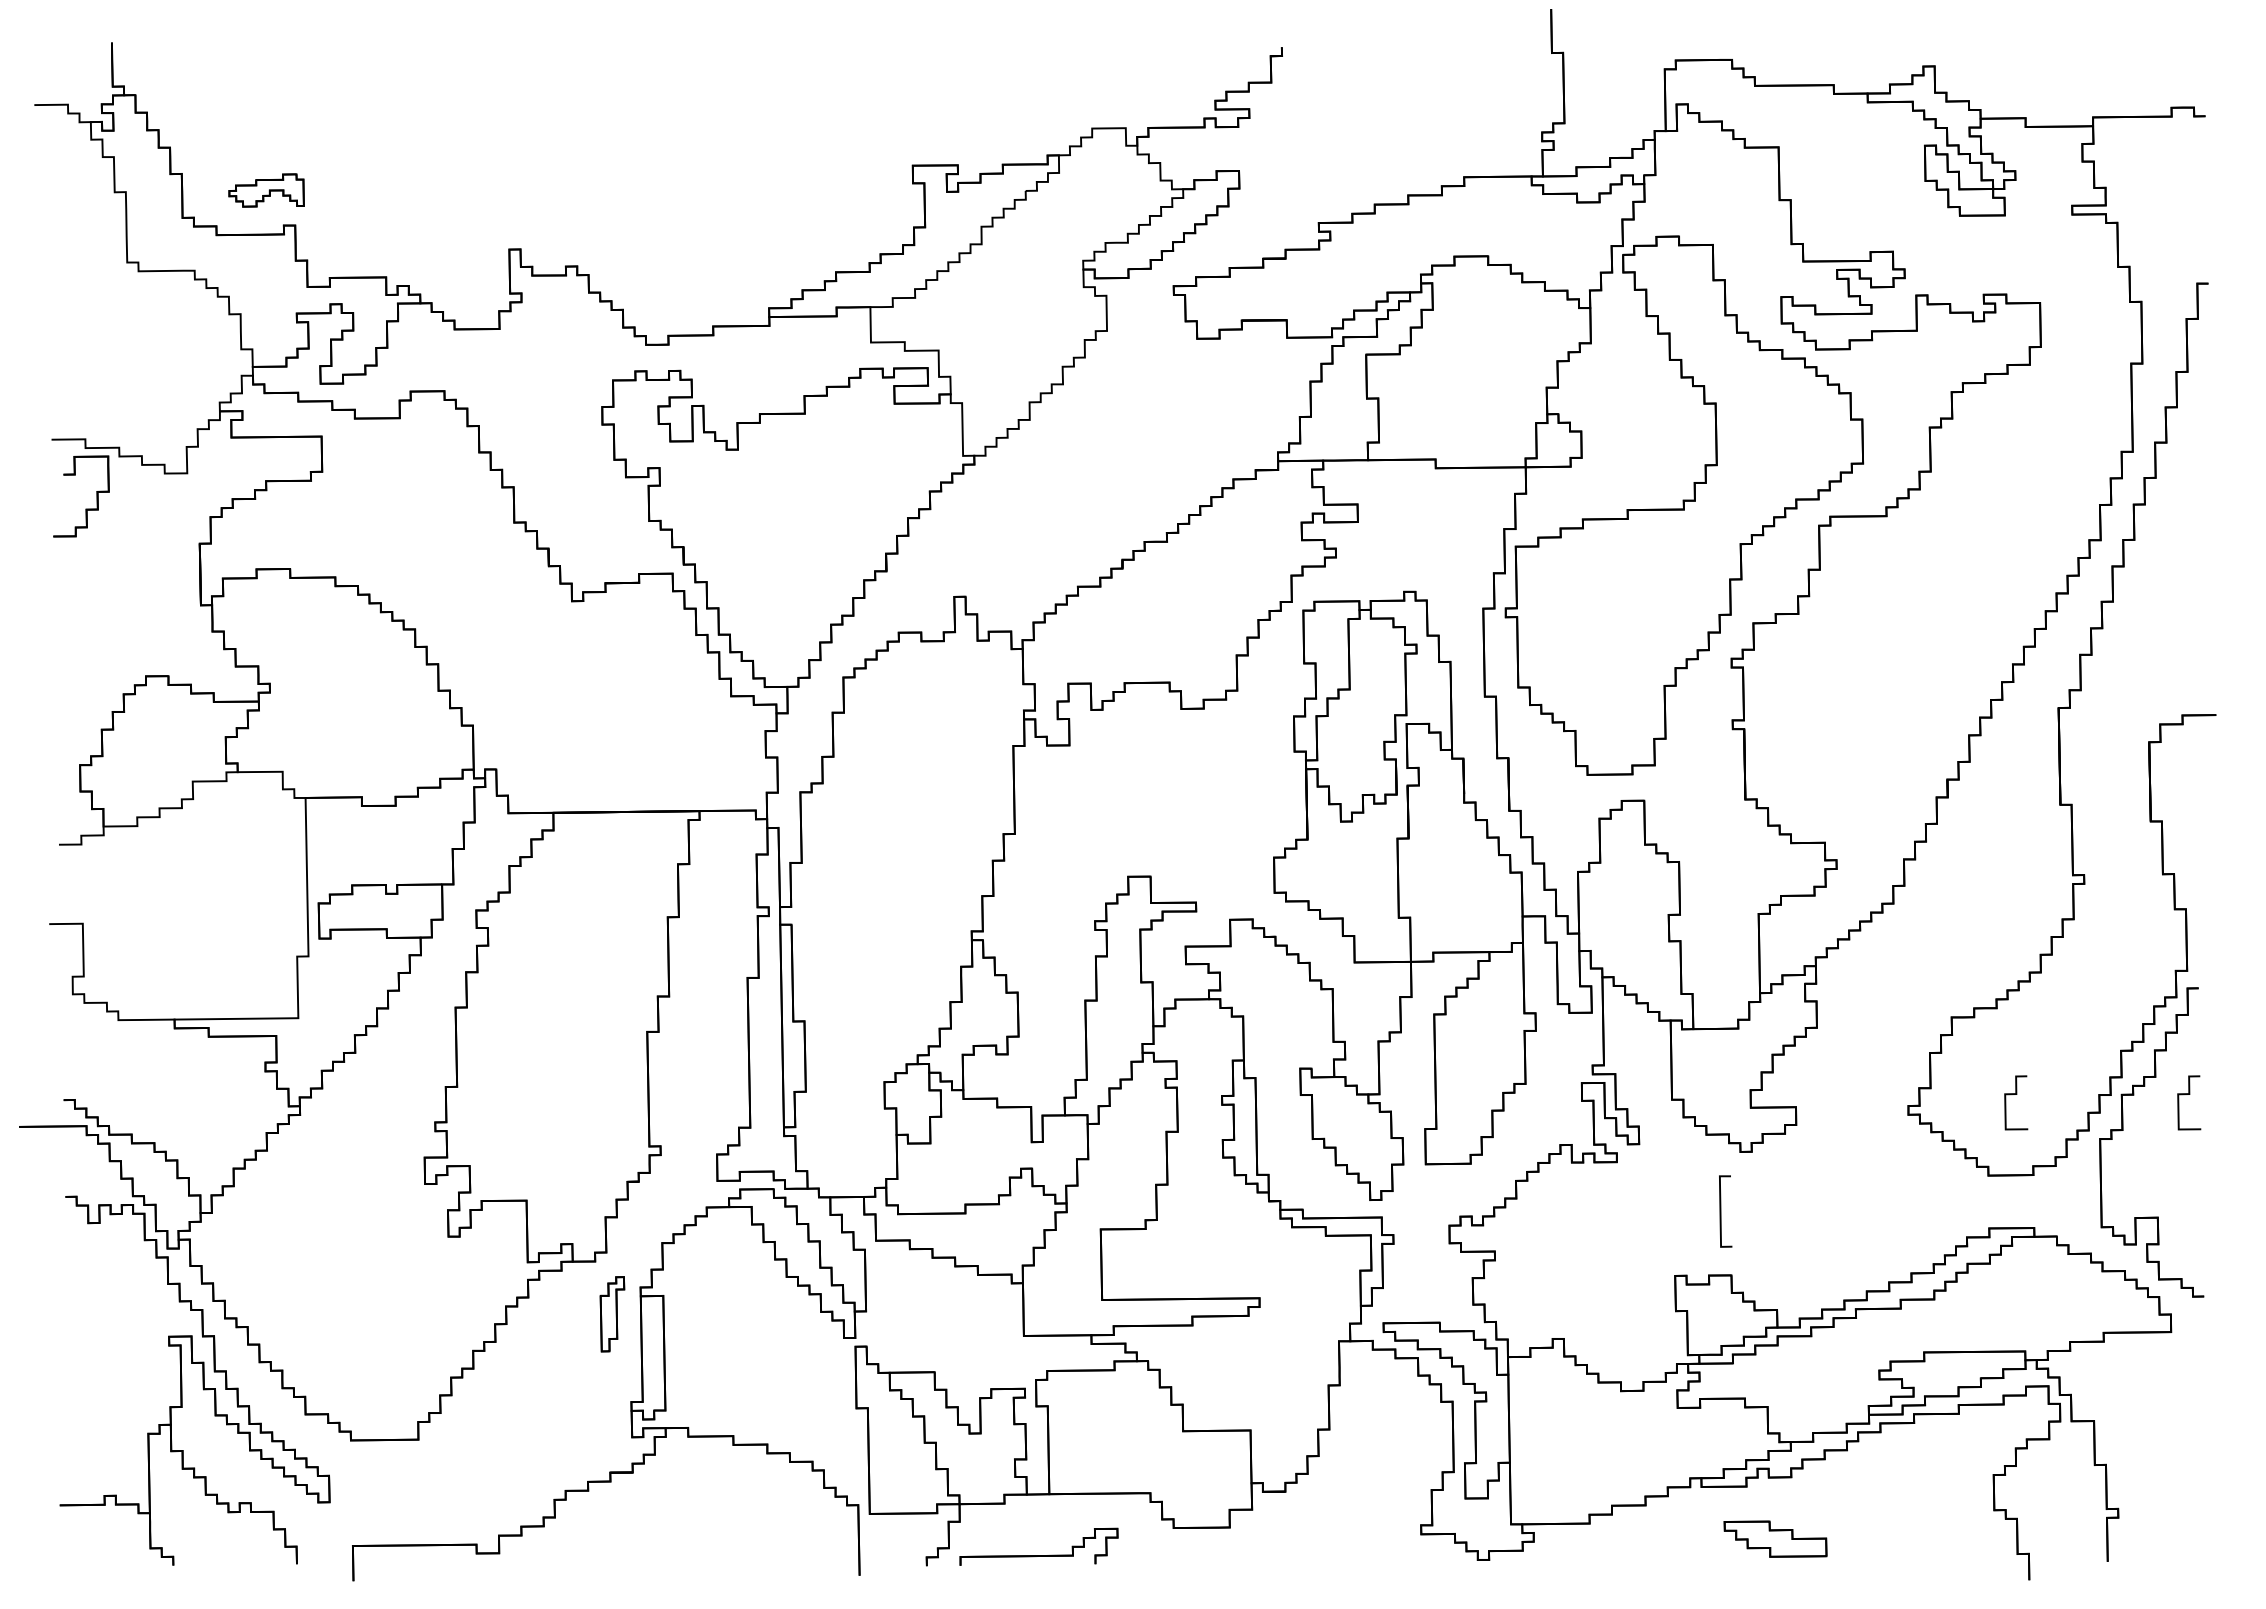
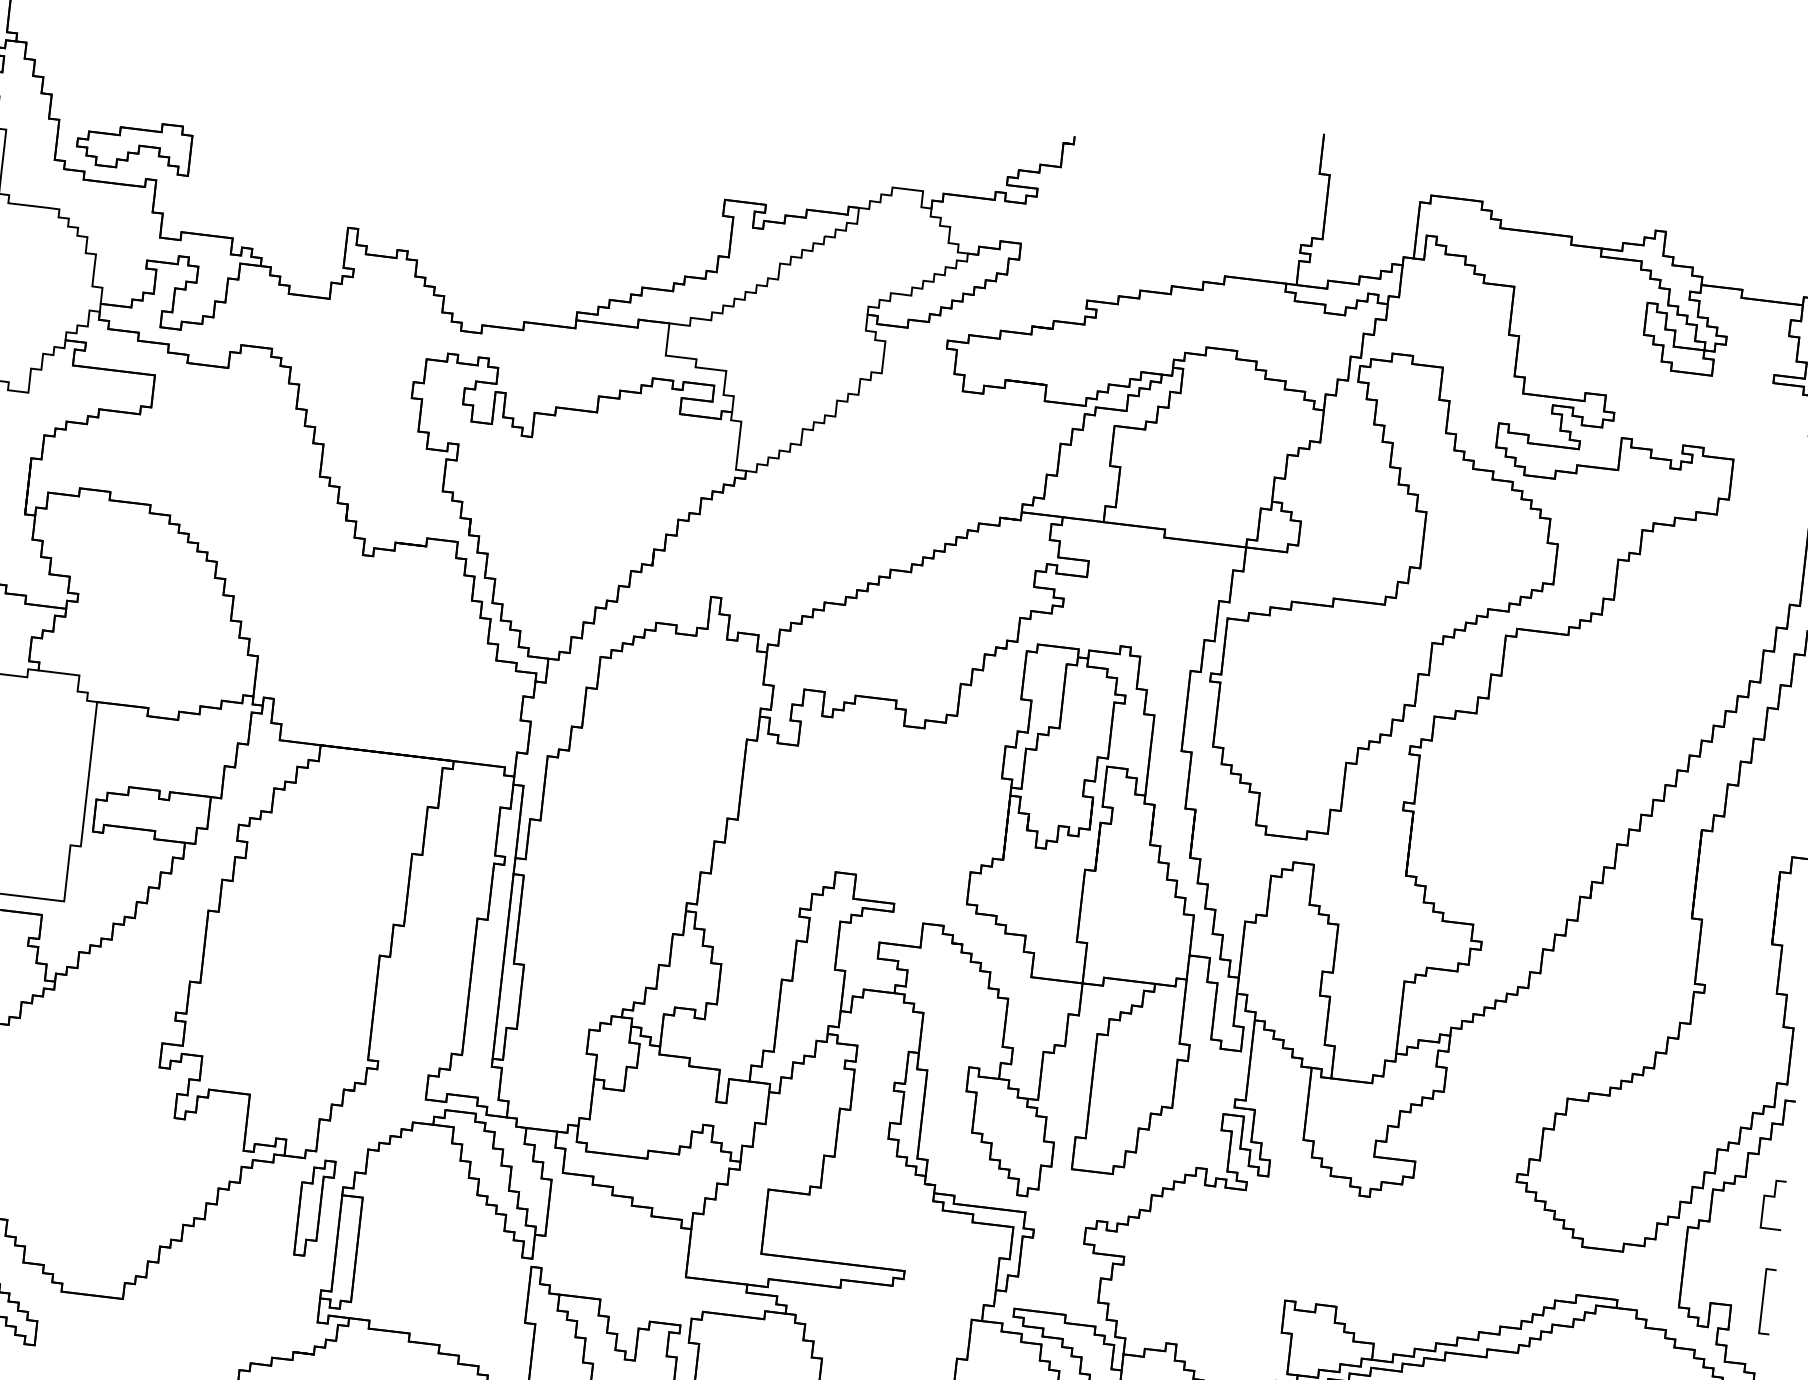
part: (266, 190) -> (134, 145), size x1.67
curve: (2016, 1094) -> (1617, 1176), removed
line: (1721, 1211) -> (1763, 1301), moved
part: (612, 1314) -> (314, 1208), size x1.43

